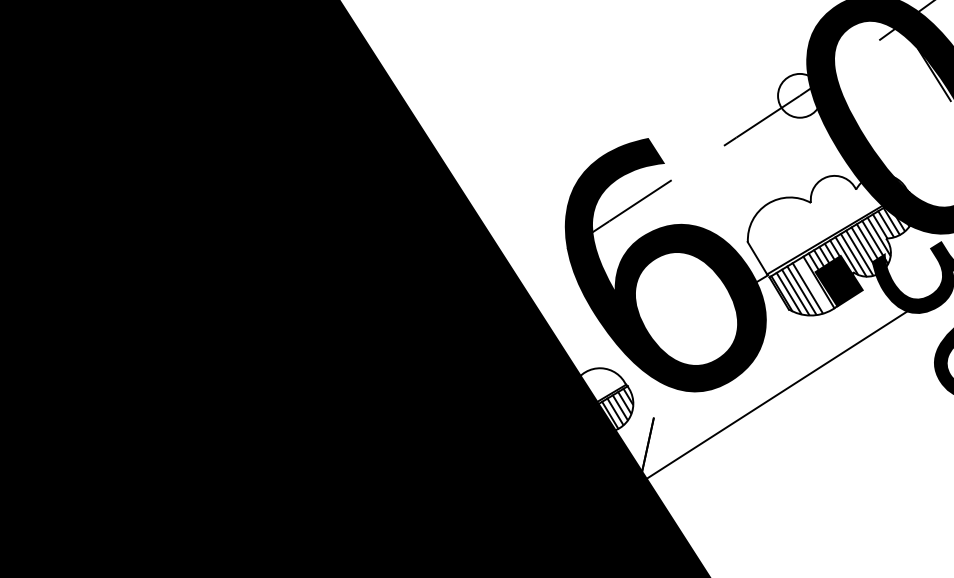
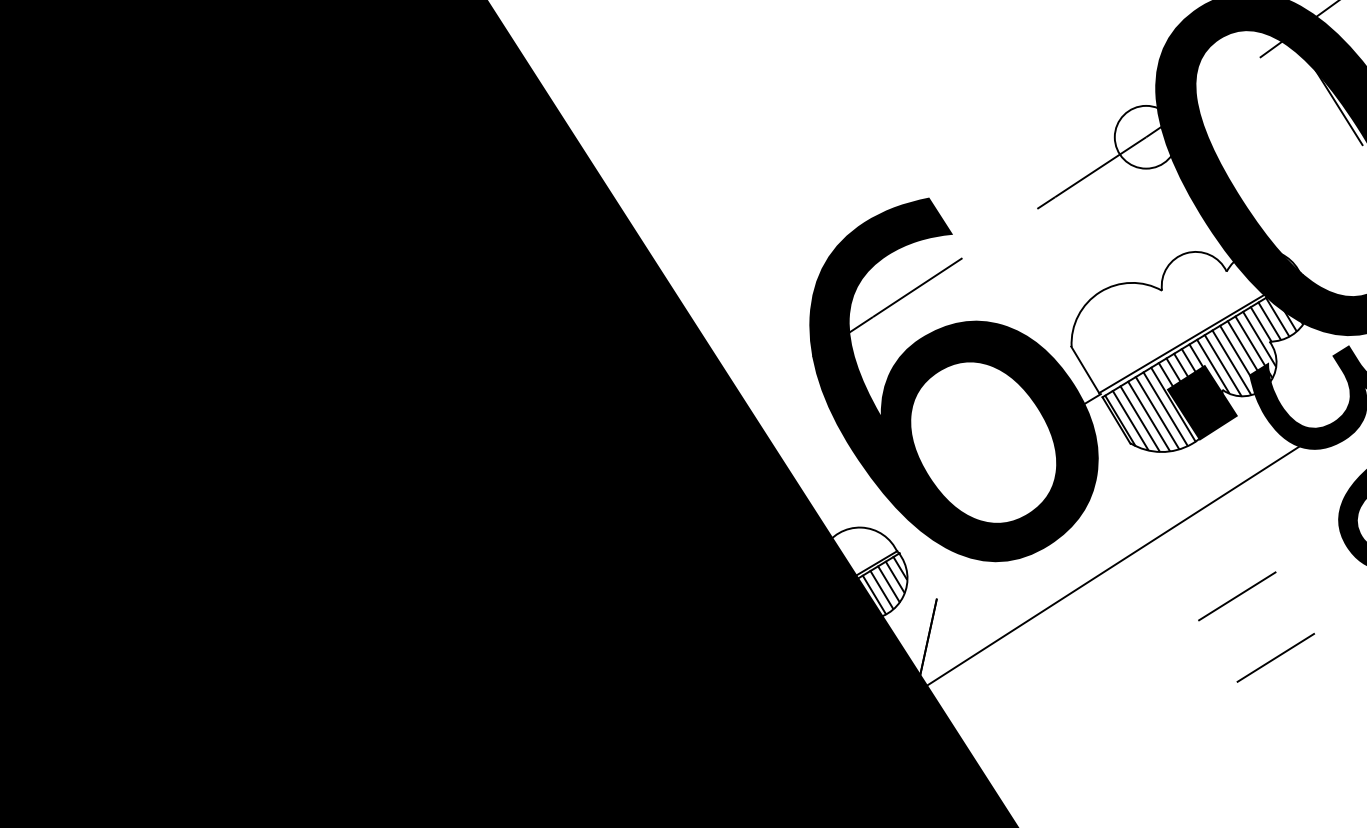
line: (813, 284) -> (1165, 407), added
line: (863, 415) -> (1237, 595), added
line: (890, 458) -> (1275, 656), added

